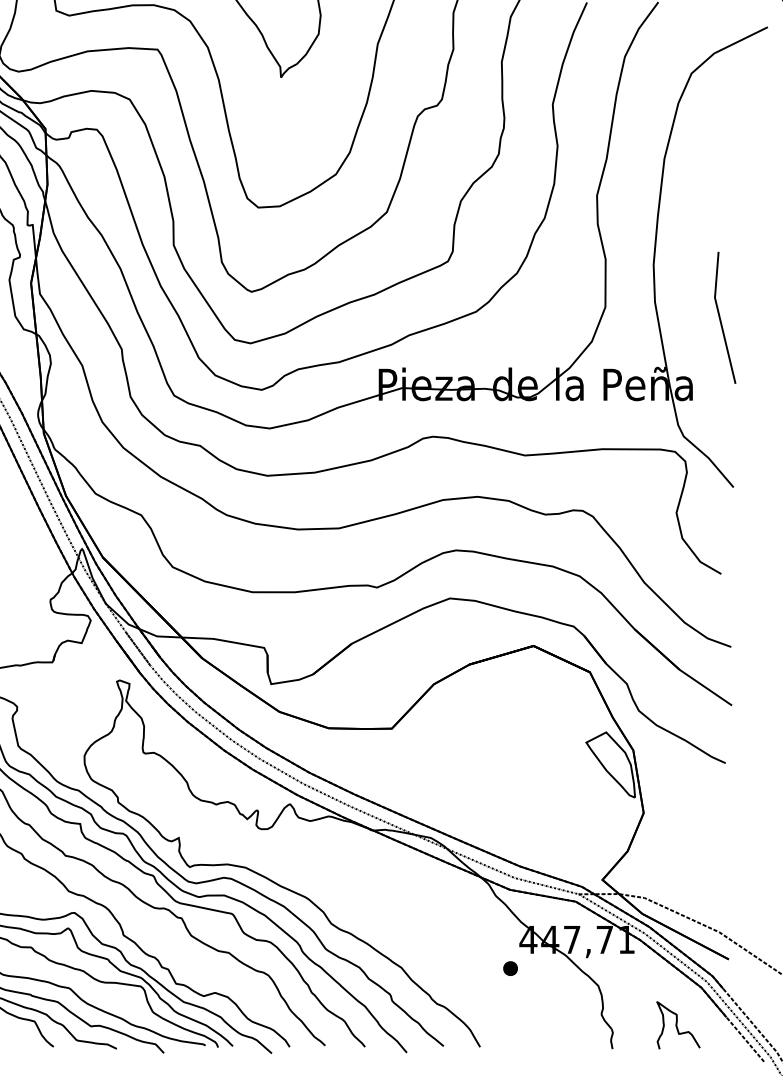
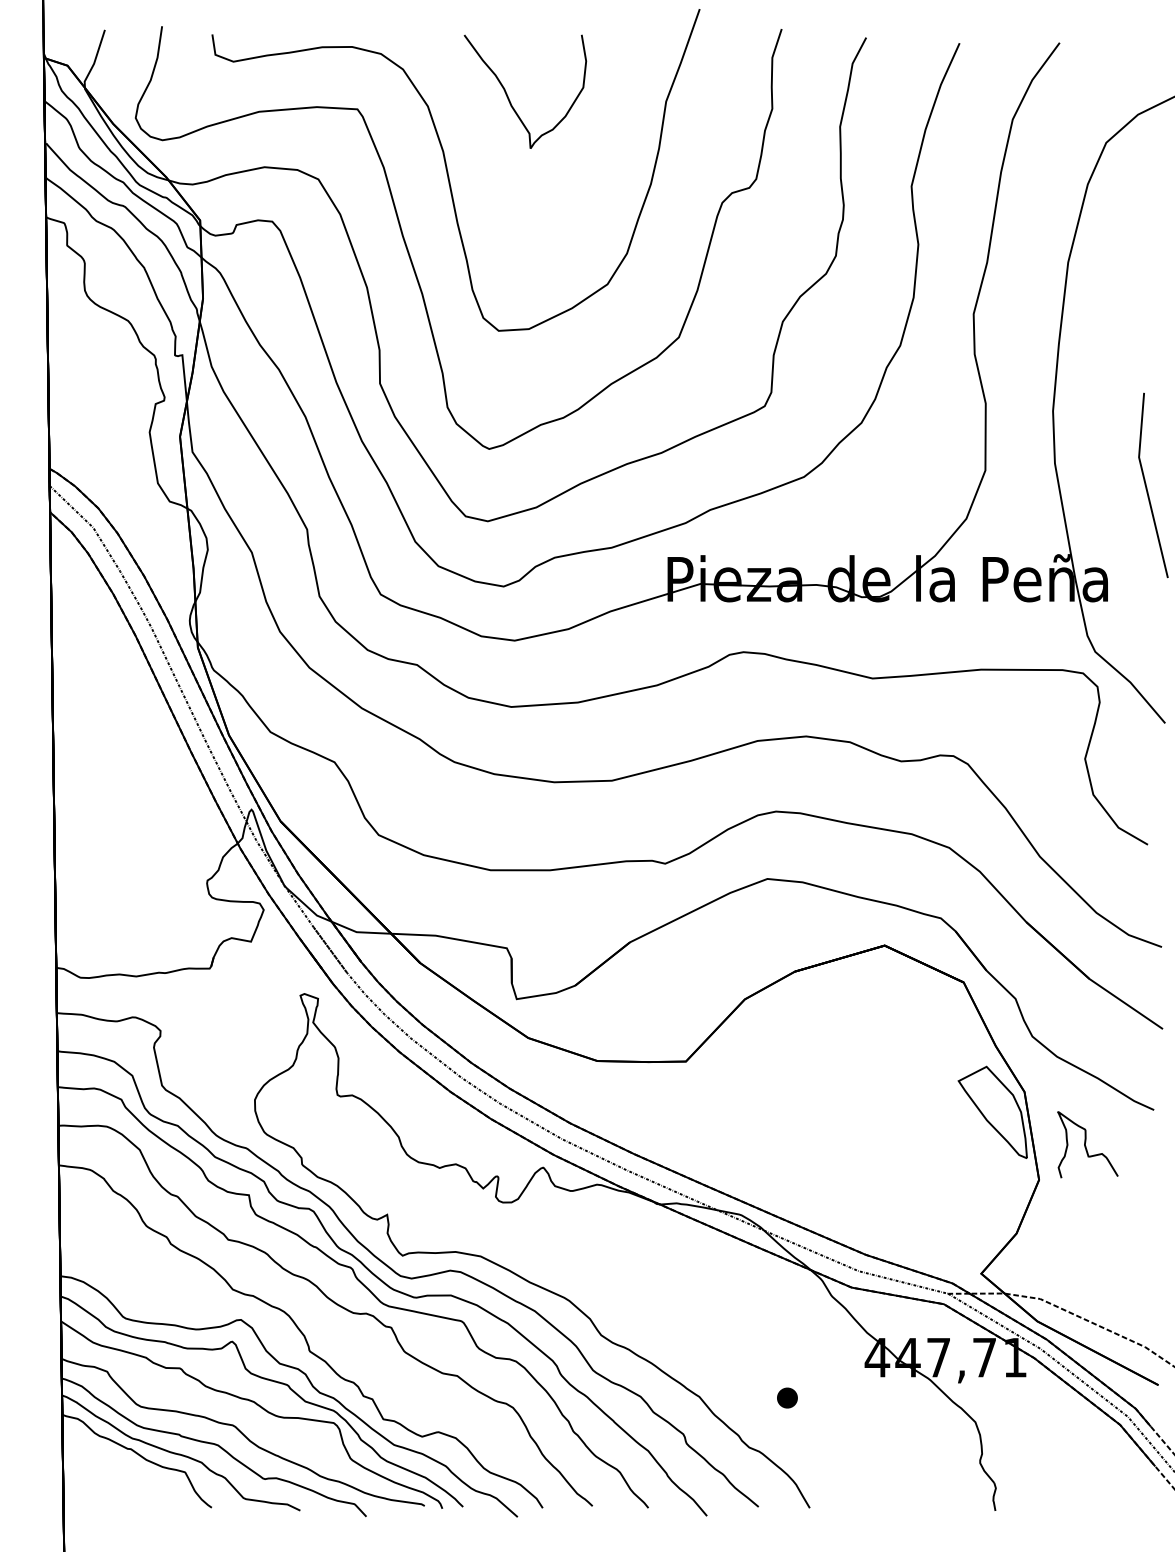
part: (510, 968) -> (787, 1397), moved
curve: (676, 1025) -> (1085, 1144), moved

